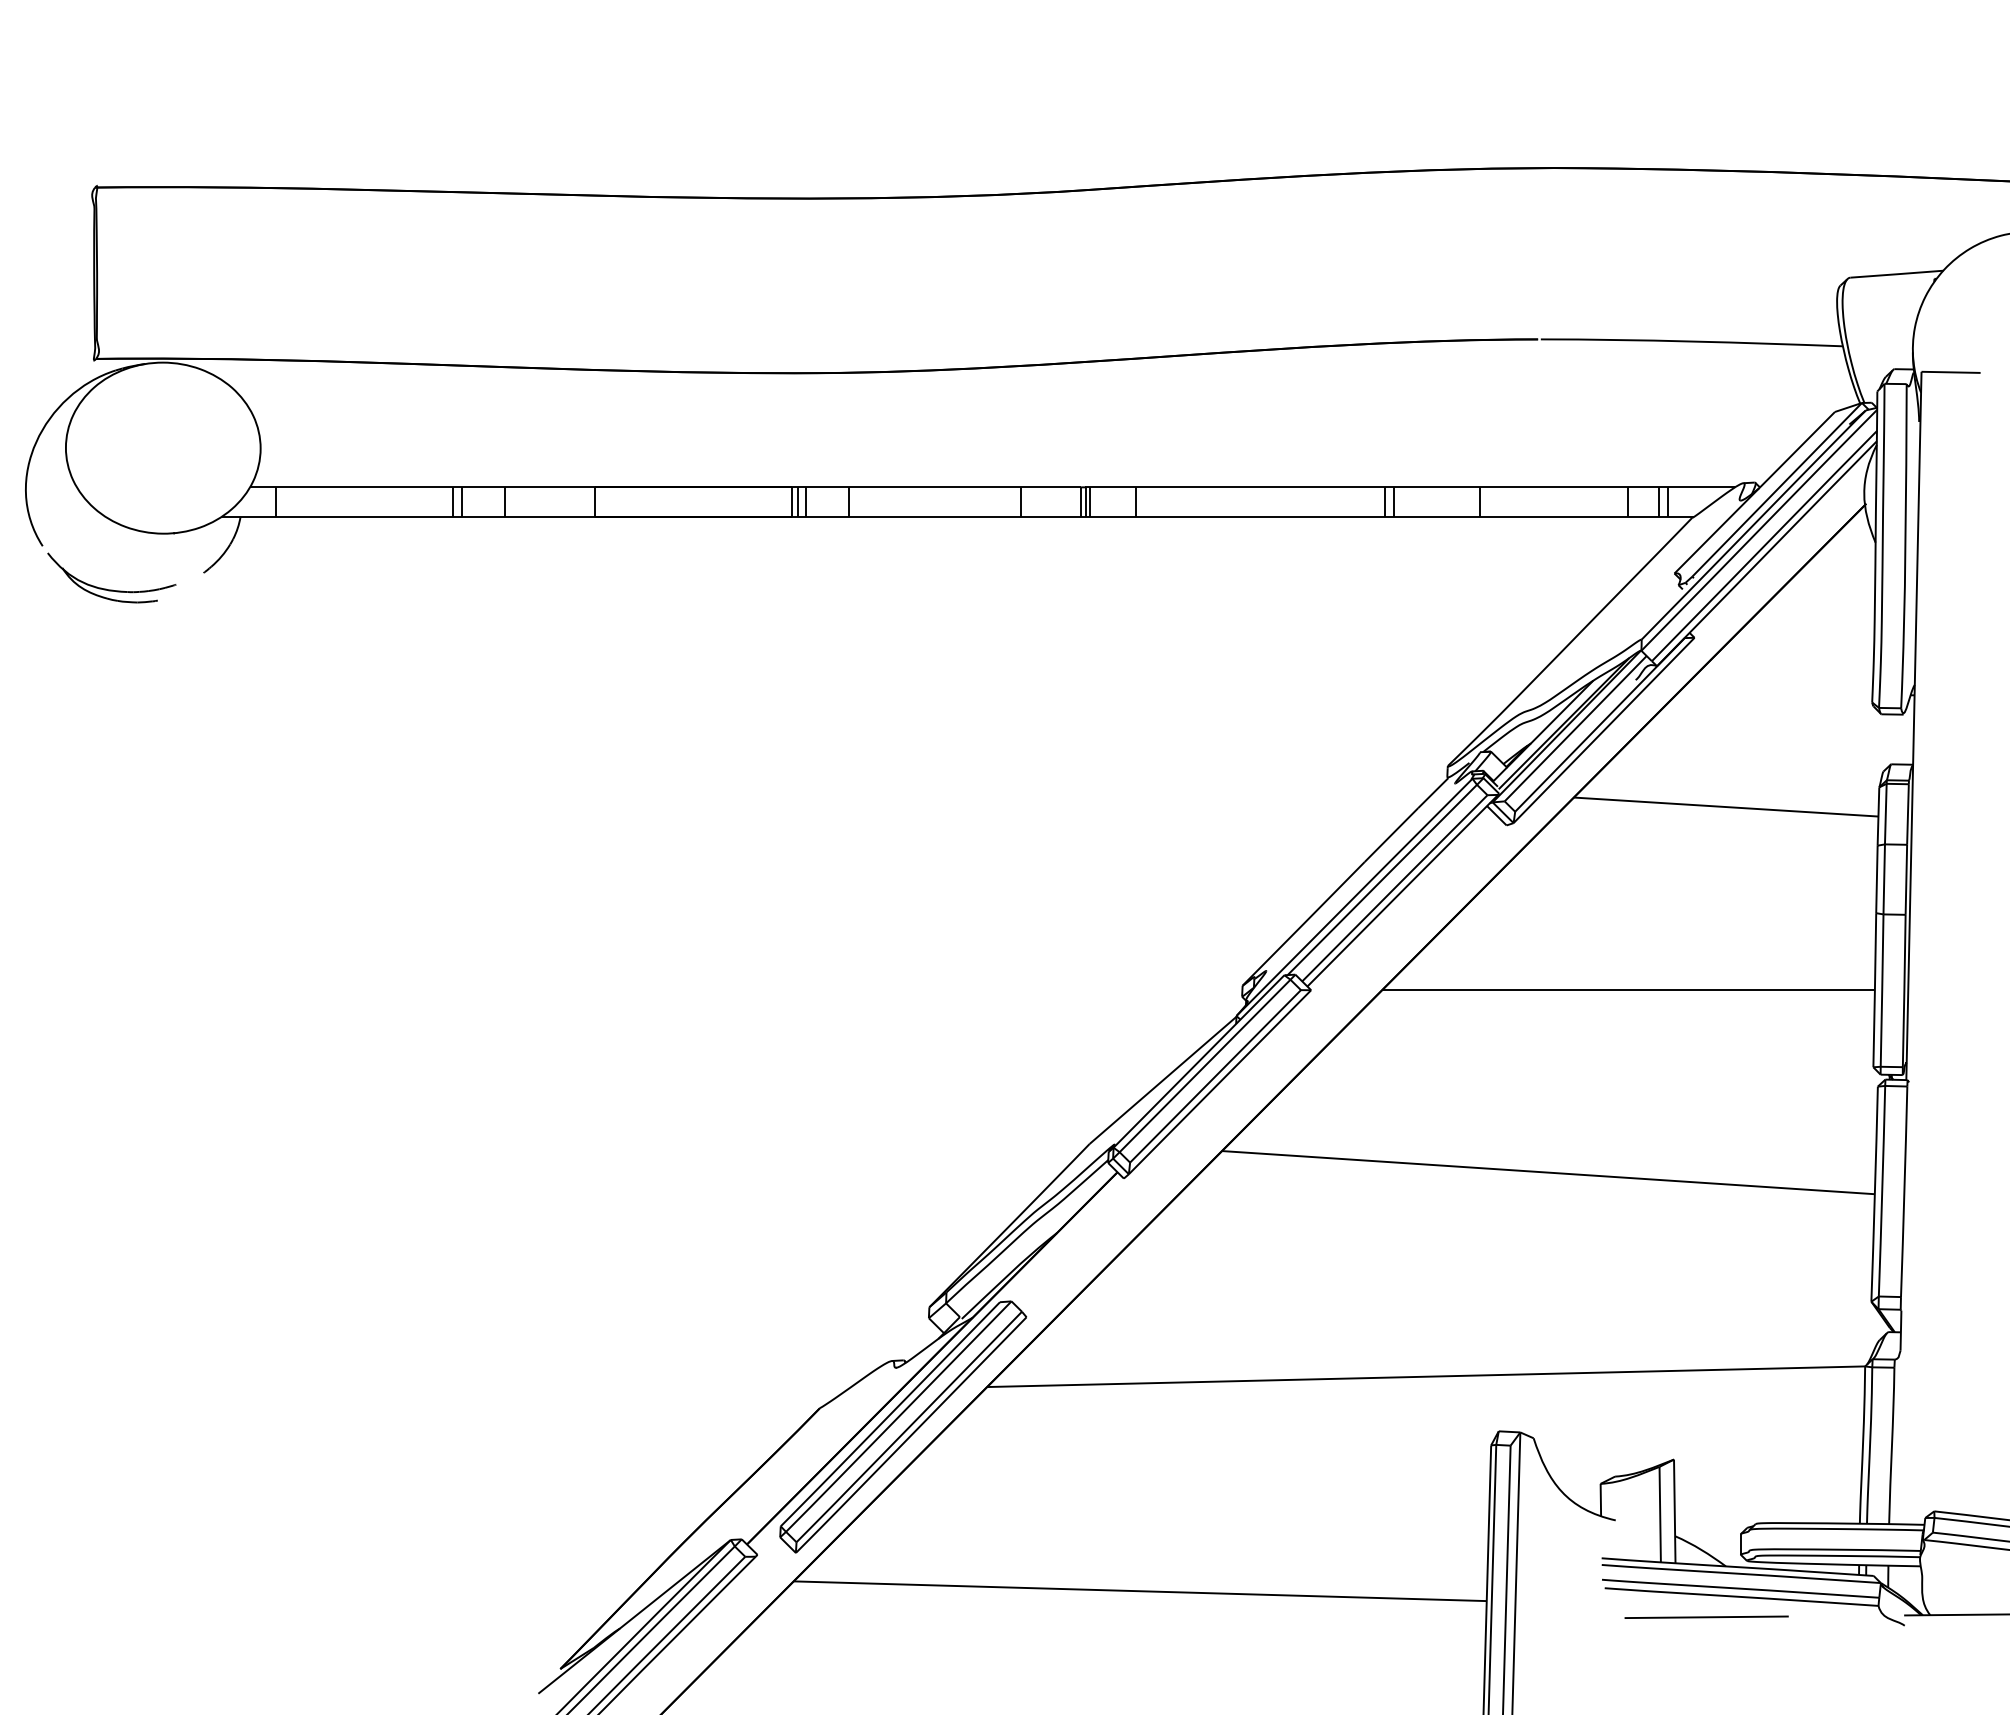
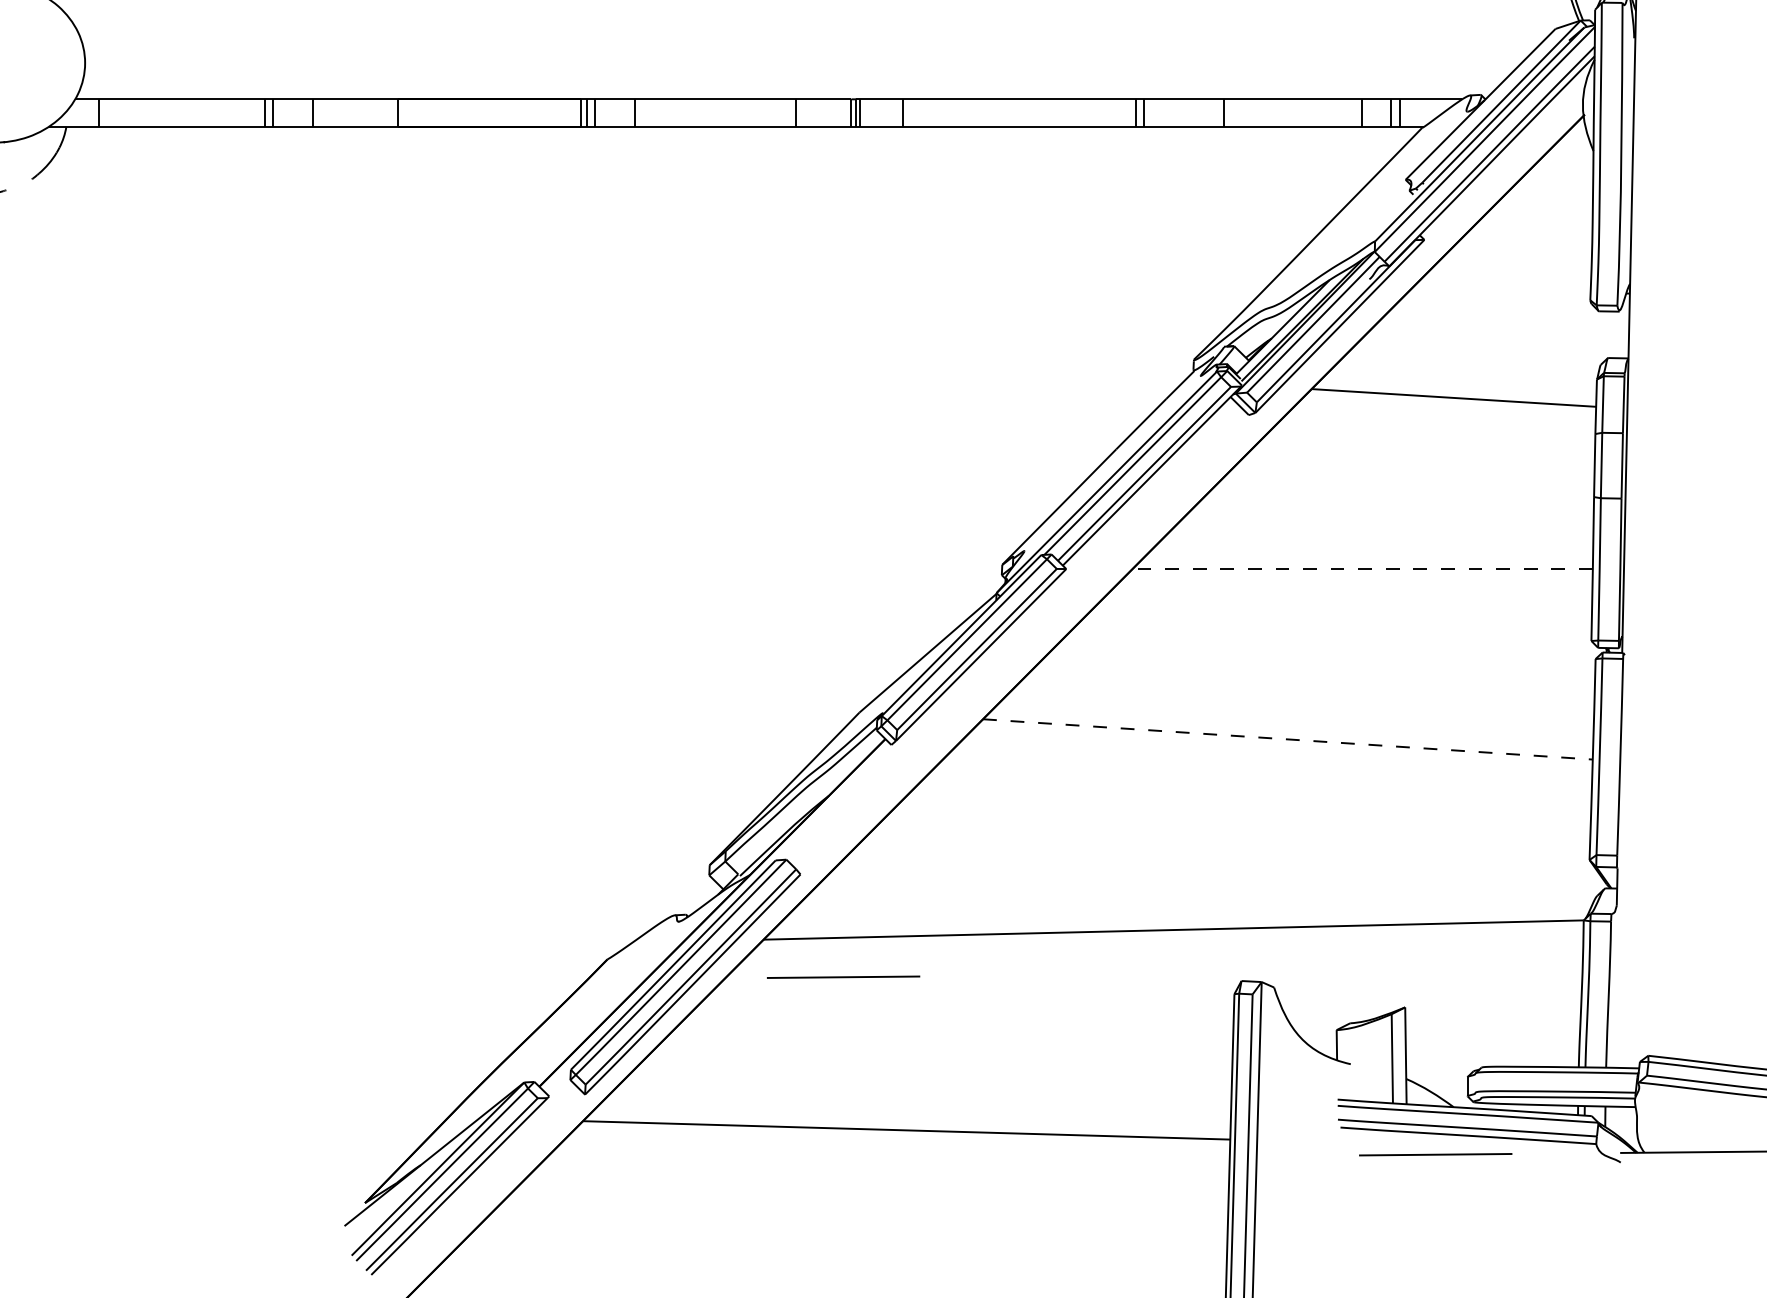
line: (1628, 990) -> (1362, 569), solid -> dashed
line: (1548, 1172) -> (1287, 739), solid -> dashed
line: (1072, 1426) -> (843, 976), added

